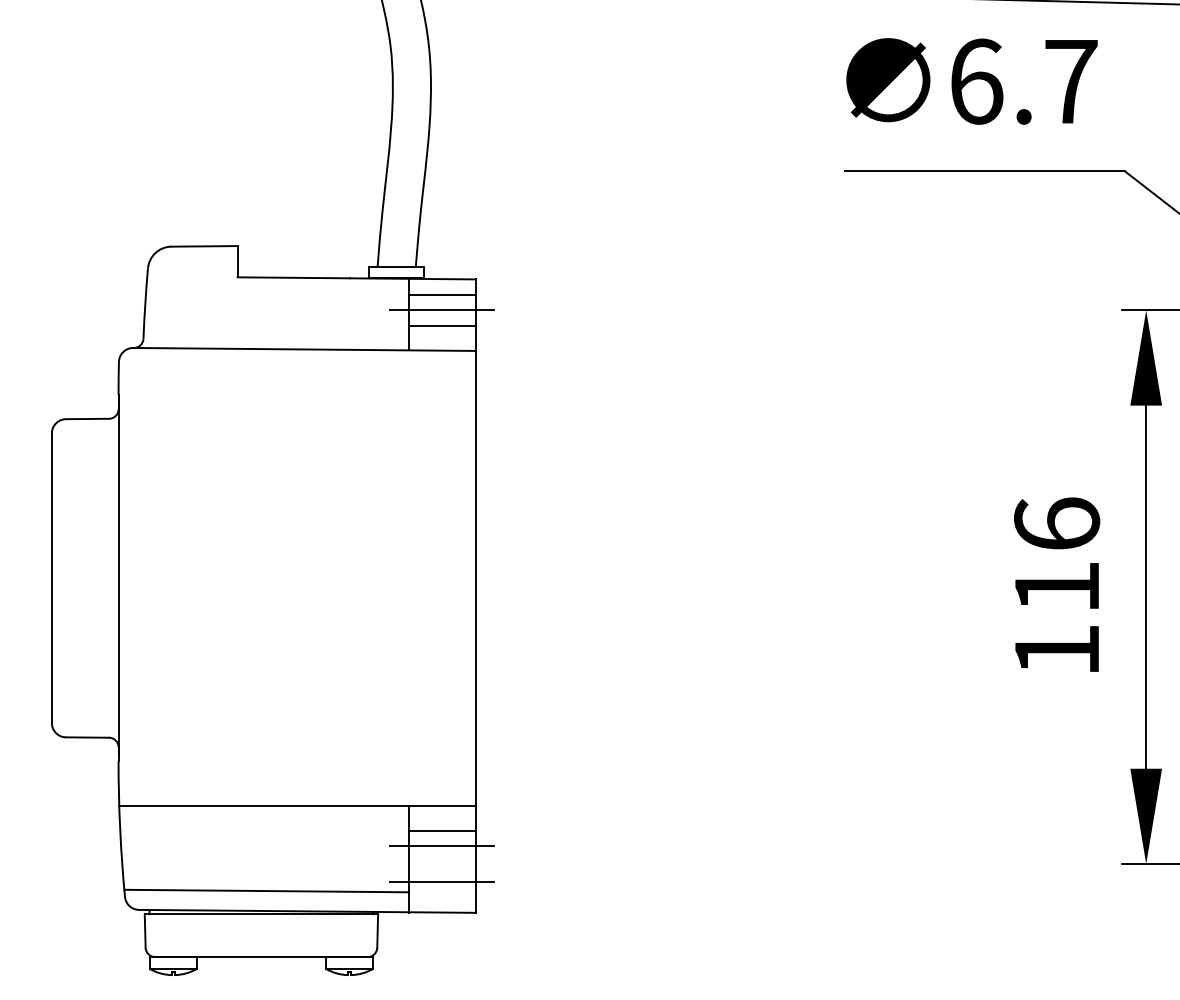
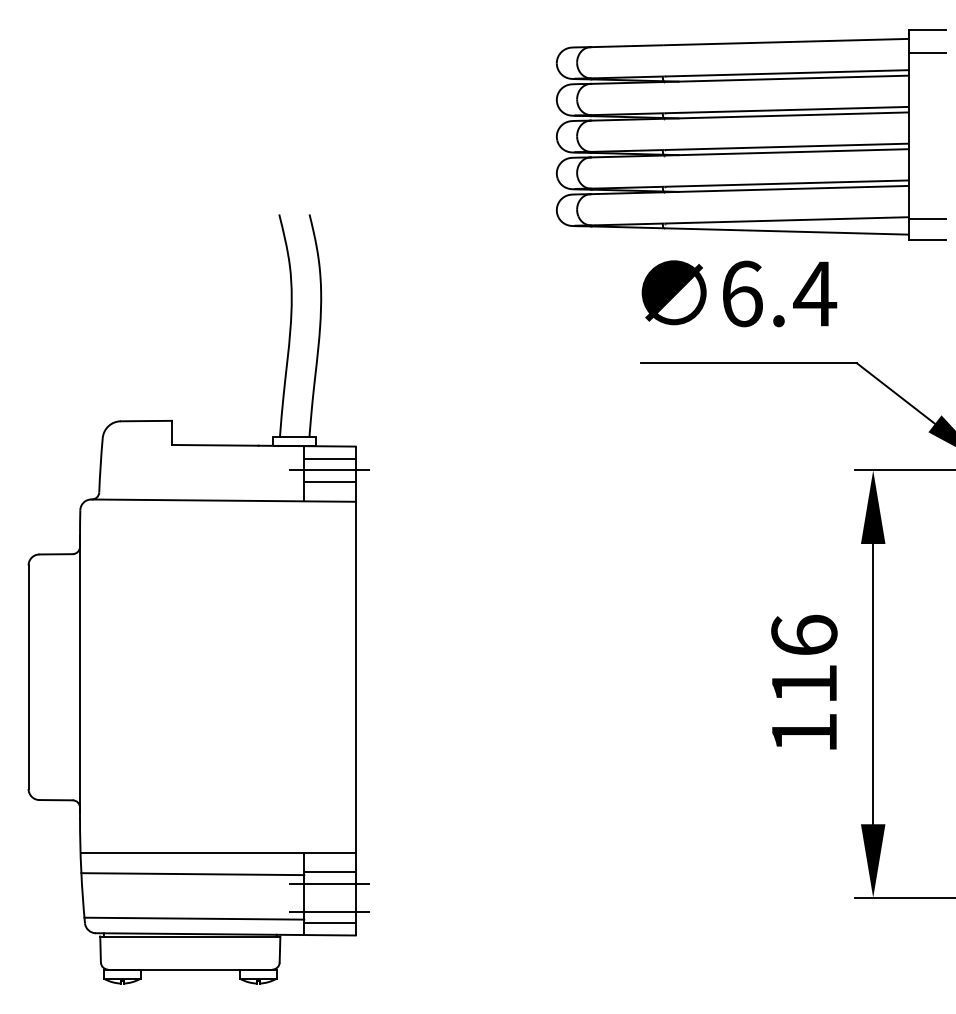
text: (1071, 81) -> (815, 293), 6.7 -> 6.4
line: (264, 833) -> (192, 874), added
line: (441, 897) -> (329, 923), added

